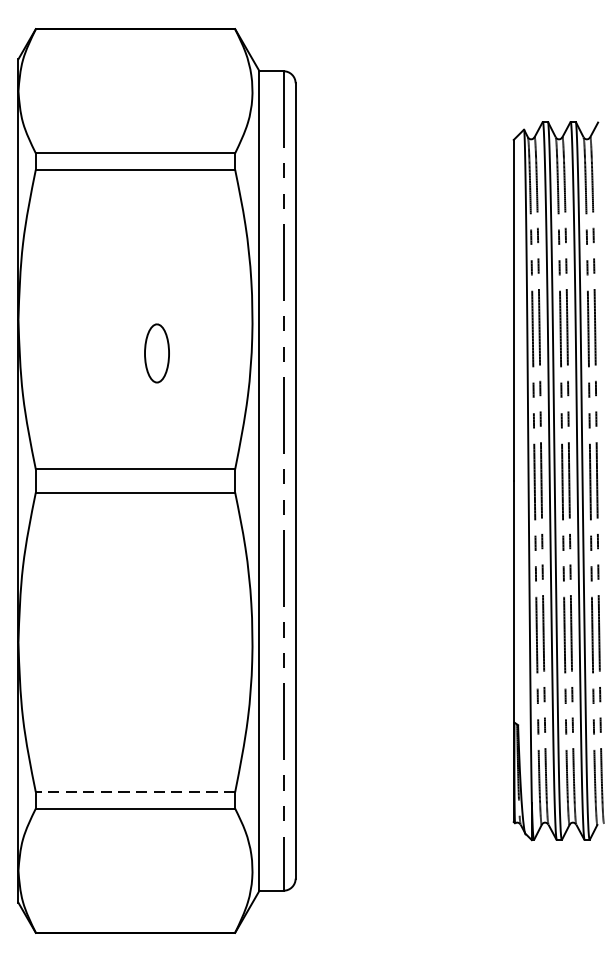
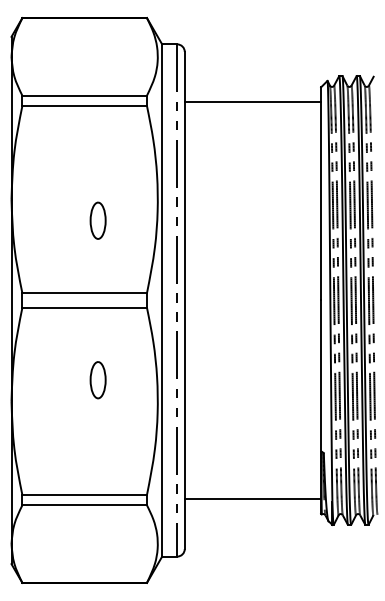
line: (403, 164) -> (252, 102), added
part: (156, 608) -> (97, 380), added
line: (135, 792) -> (84, 495), dashed -> solid
line: (403, 797) -> (252, 498), added

